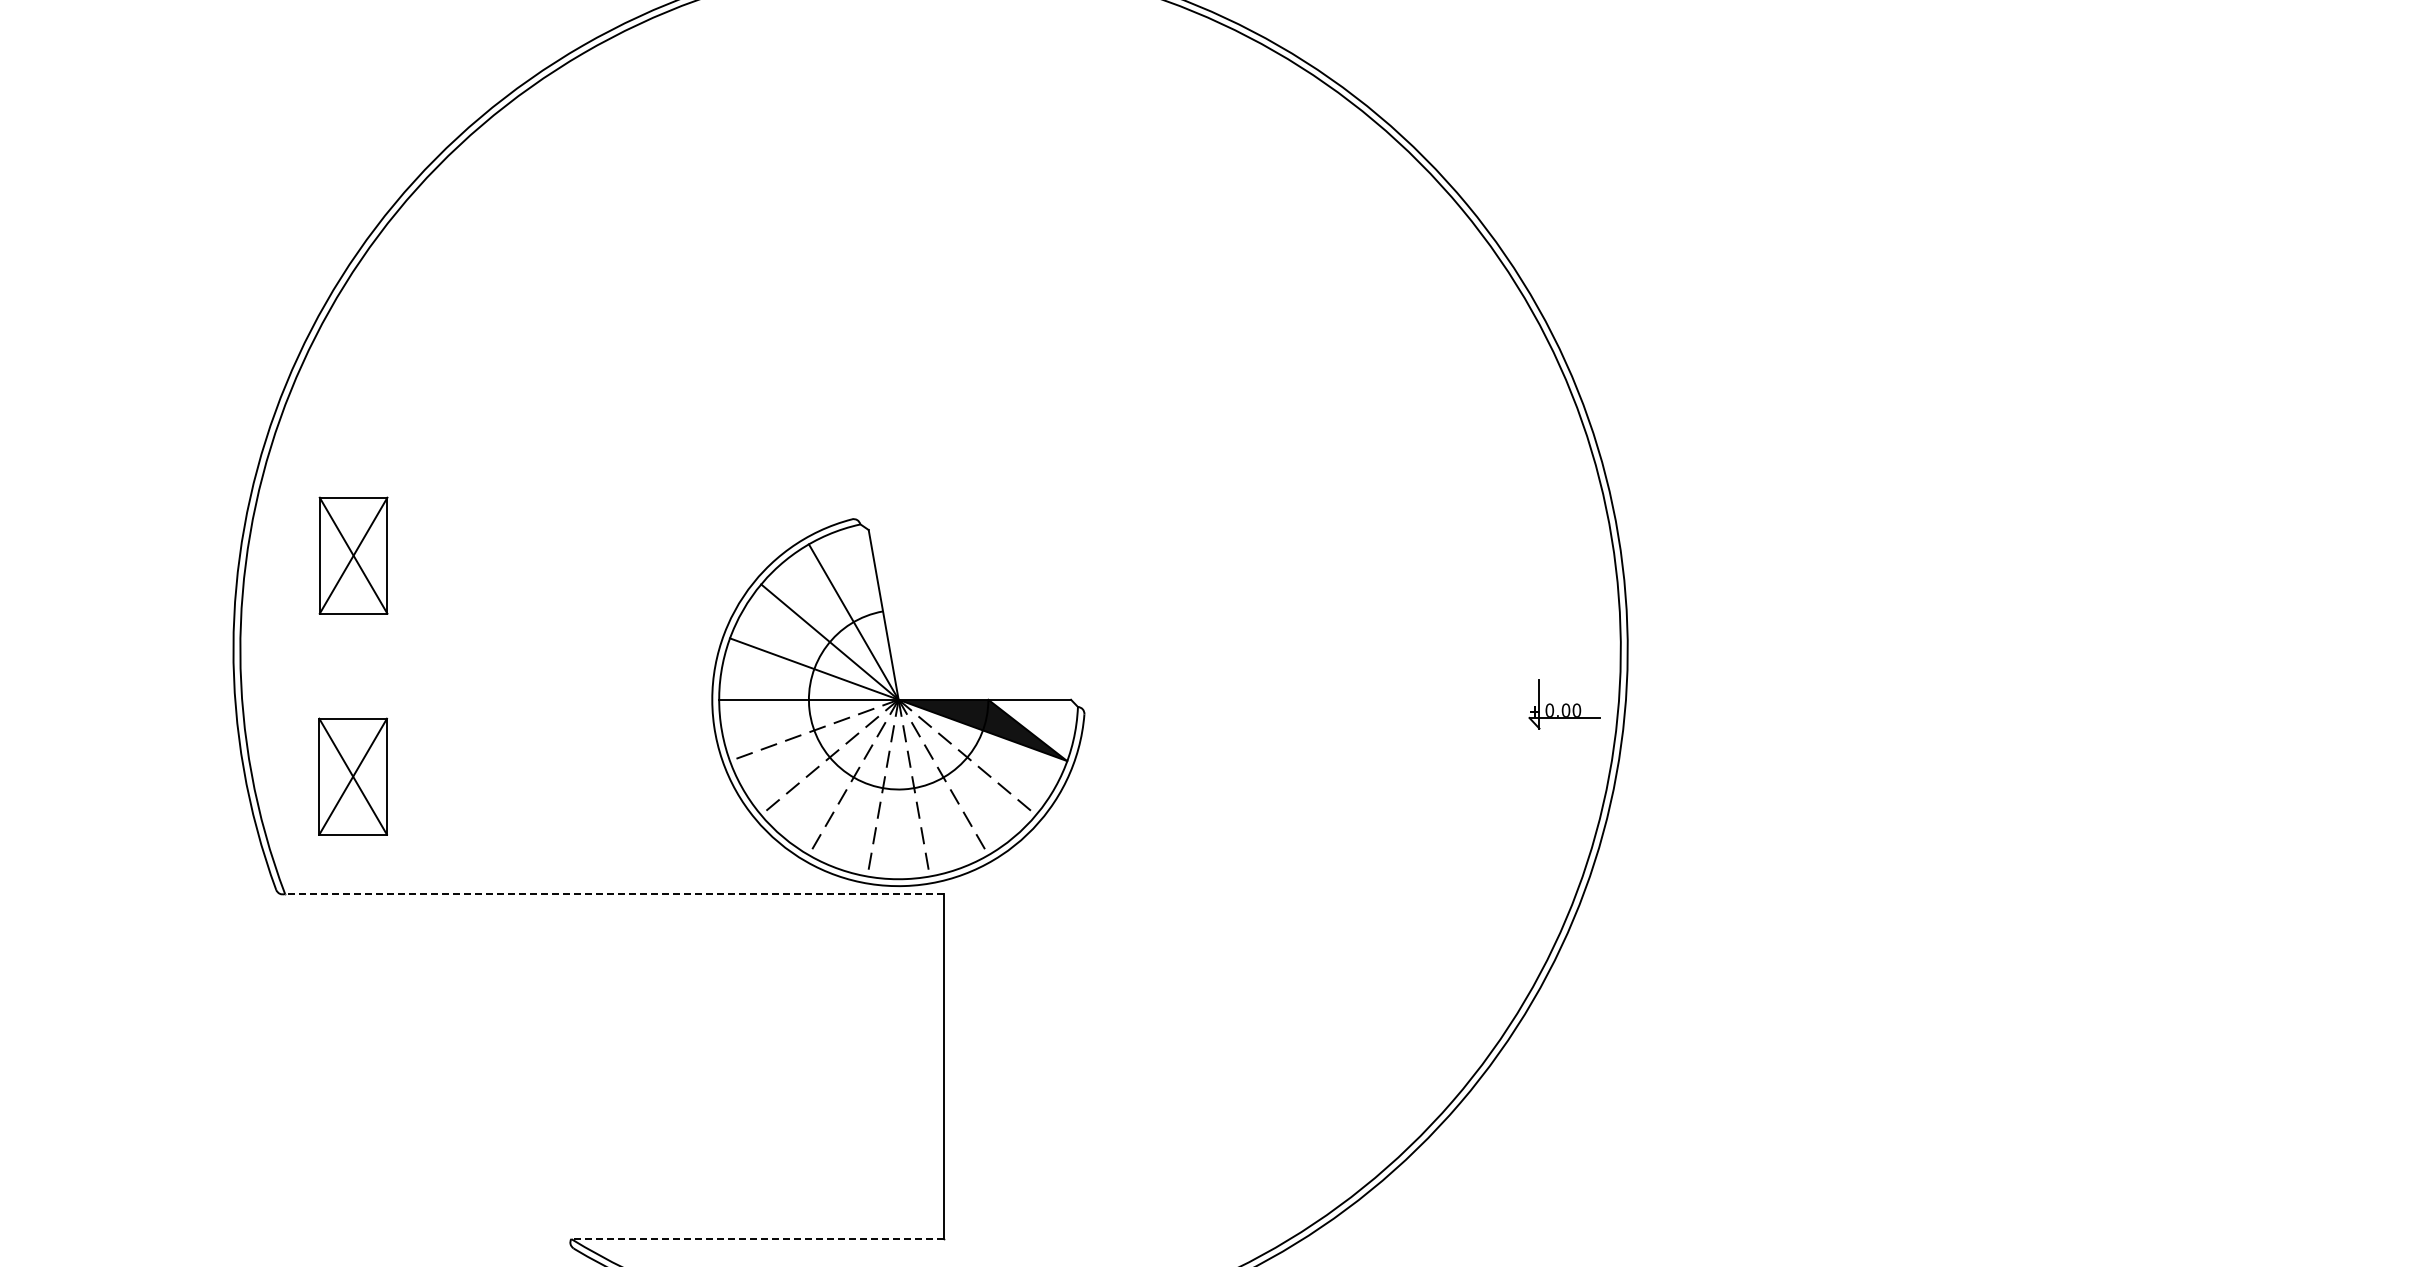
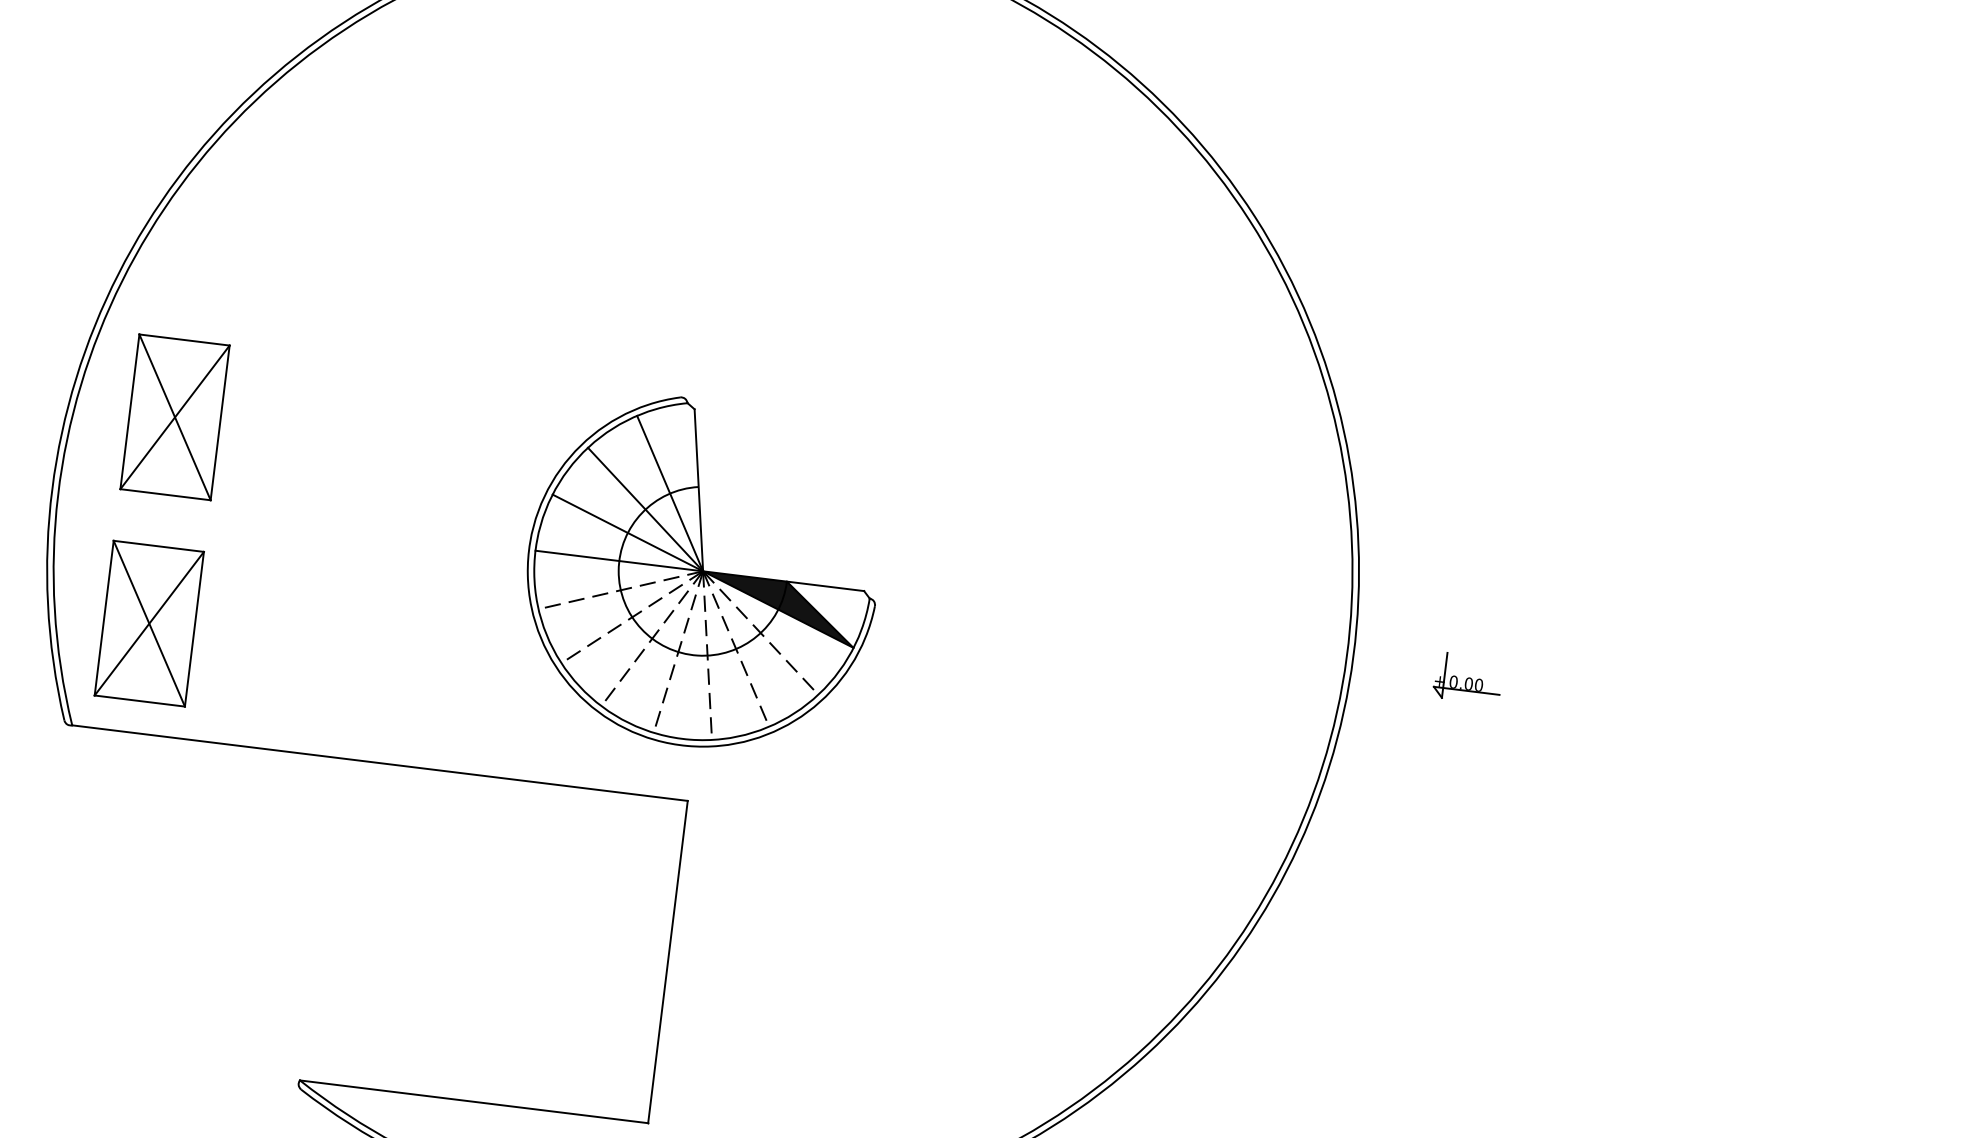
part: (353, 555) -> (174, 417), size x1.43
part: (898, 702) -> (702, 573), moved
part: (1564, 704) -> (1468, 678), moved
part: (352, 776) -> (148, 623), size x1.43
line: (614, 893) -> (379, 762), dashed -> solid
line: (757, 1239) -> (473, 1102), dashed -> solid

